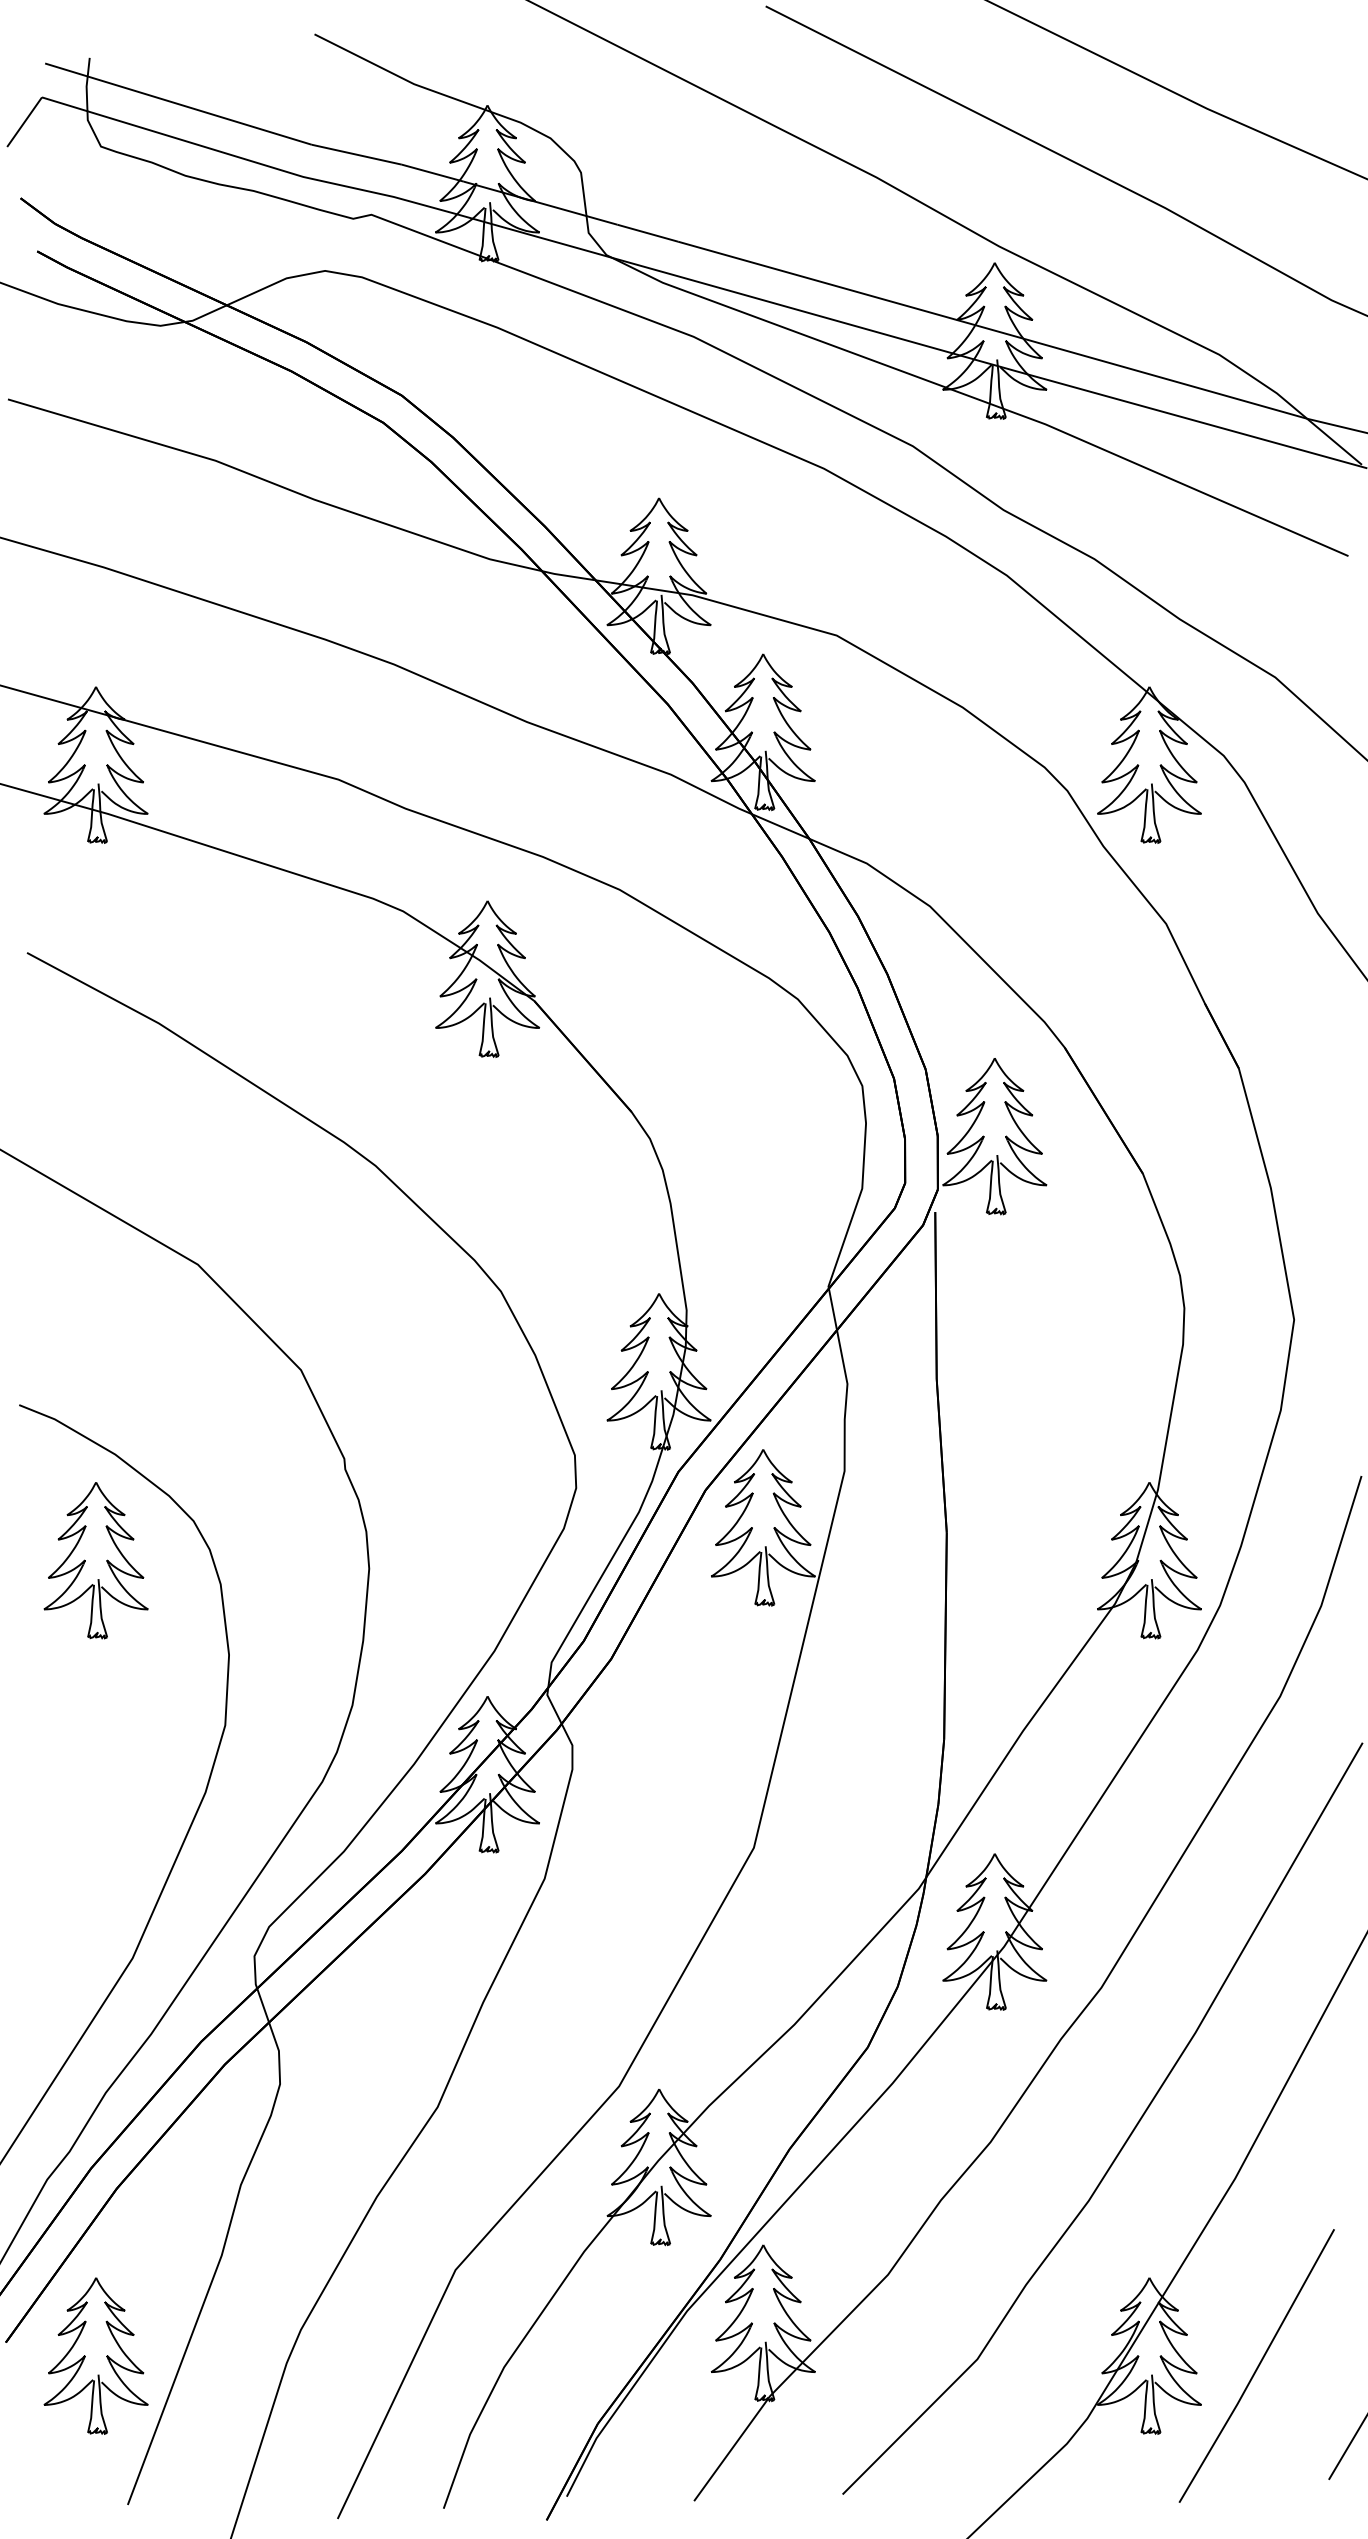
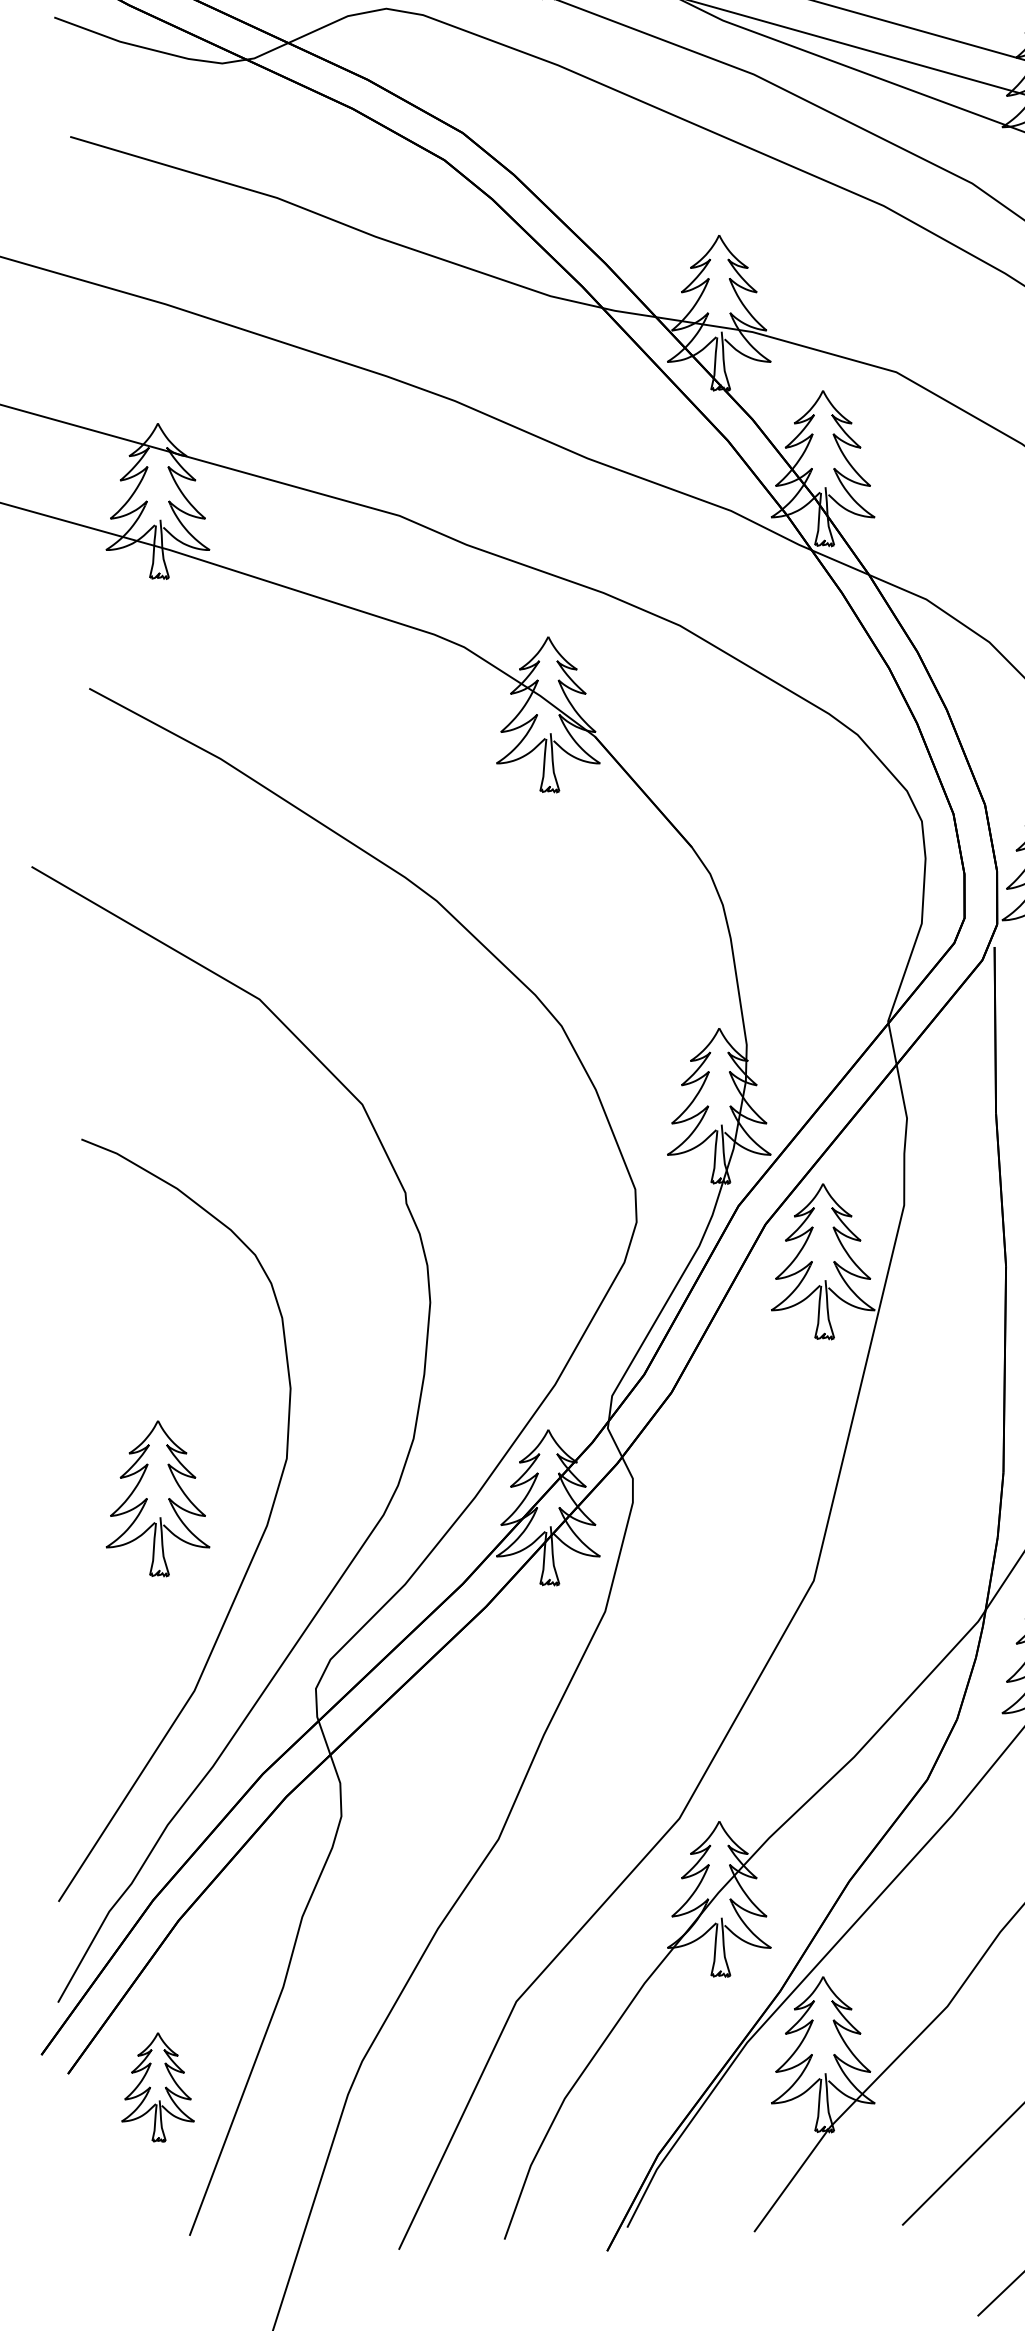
part: (95, 1560) -> (157, 1498), moved
part: (95, 2355) -> (157, 2086), size x0.7

